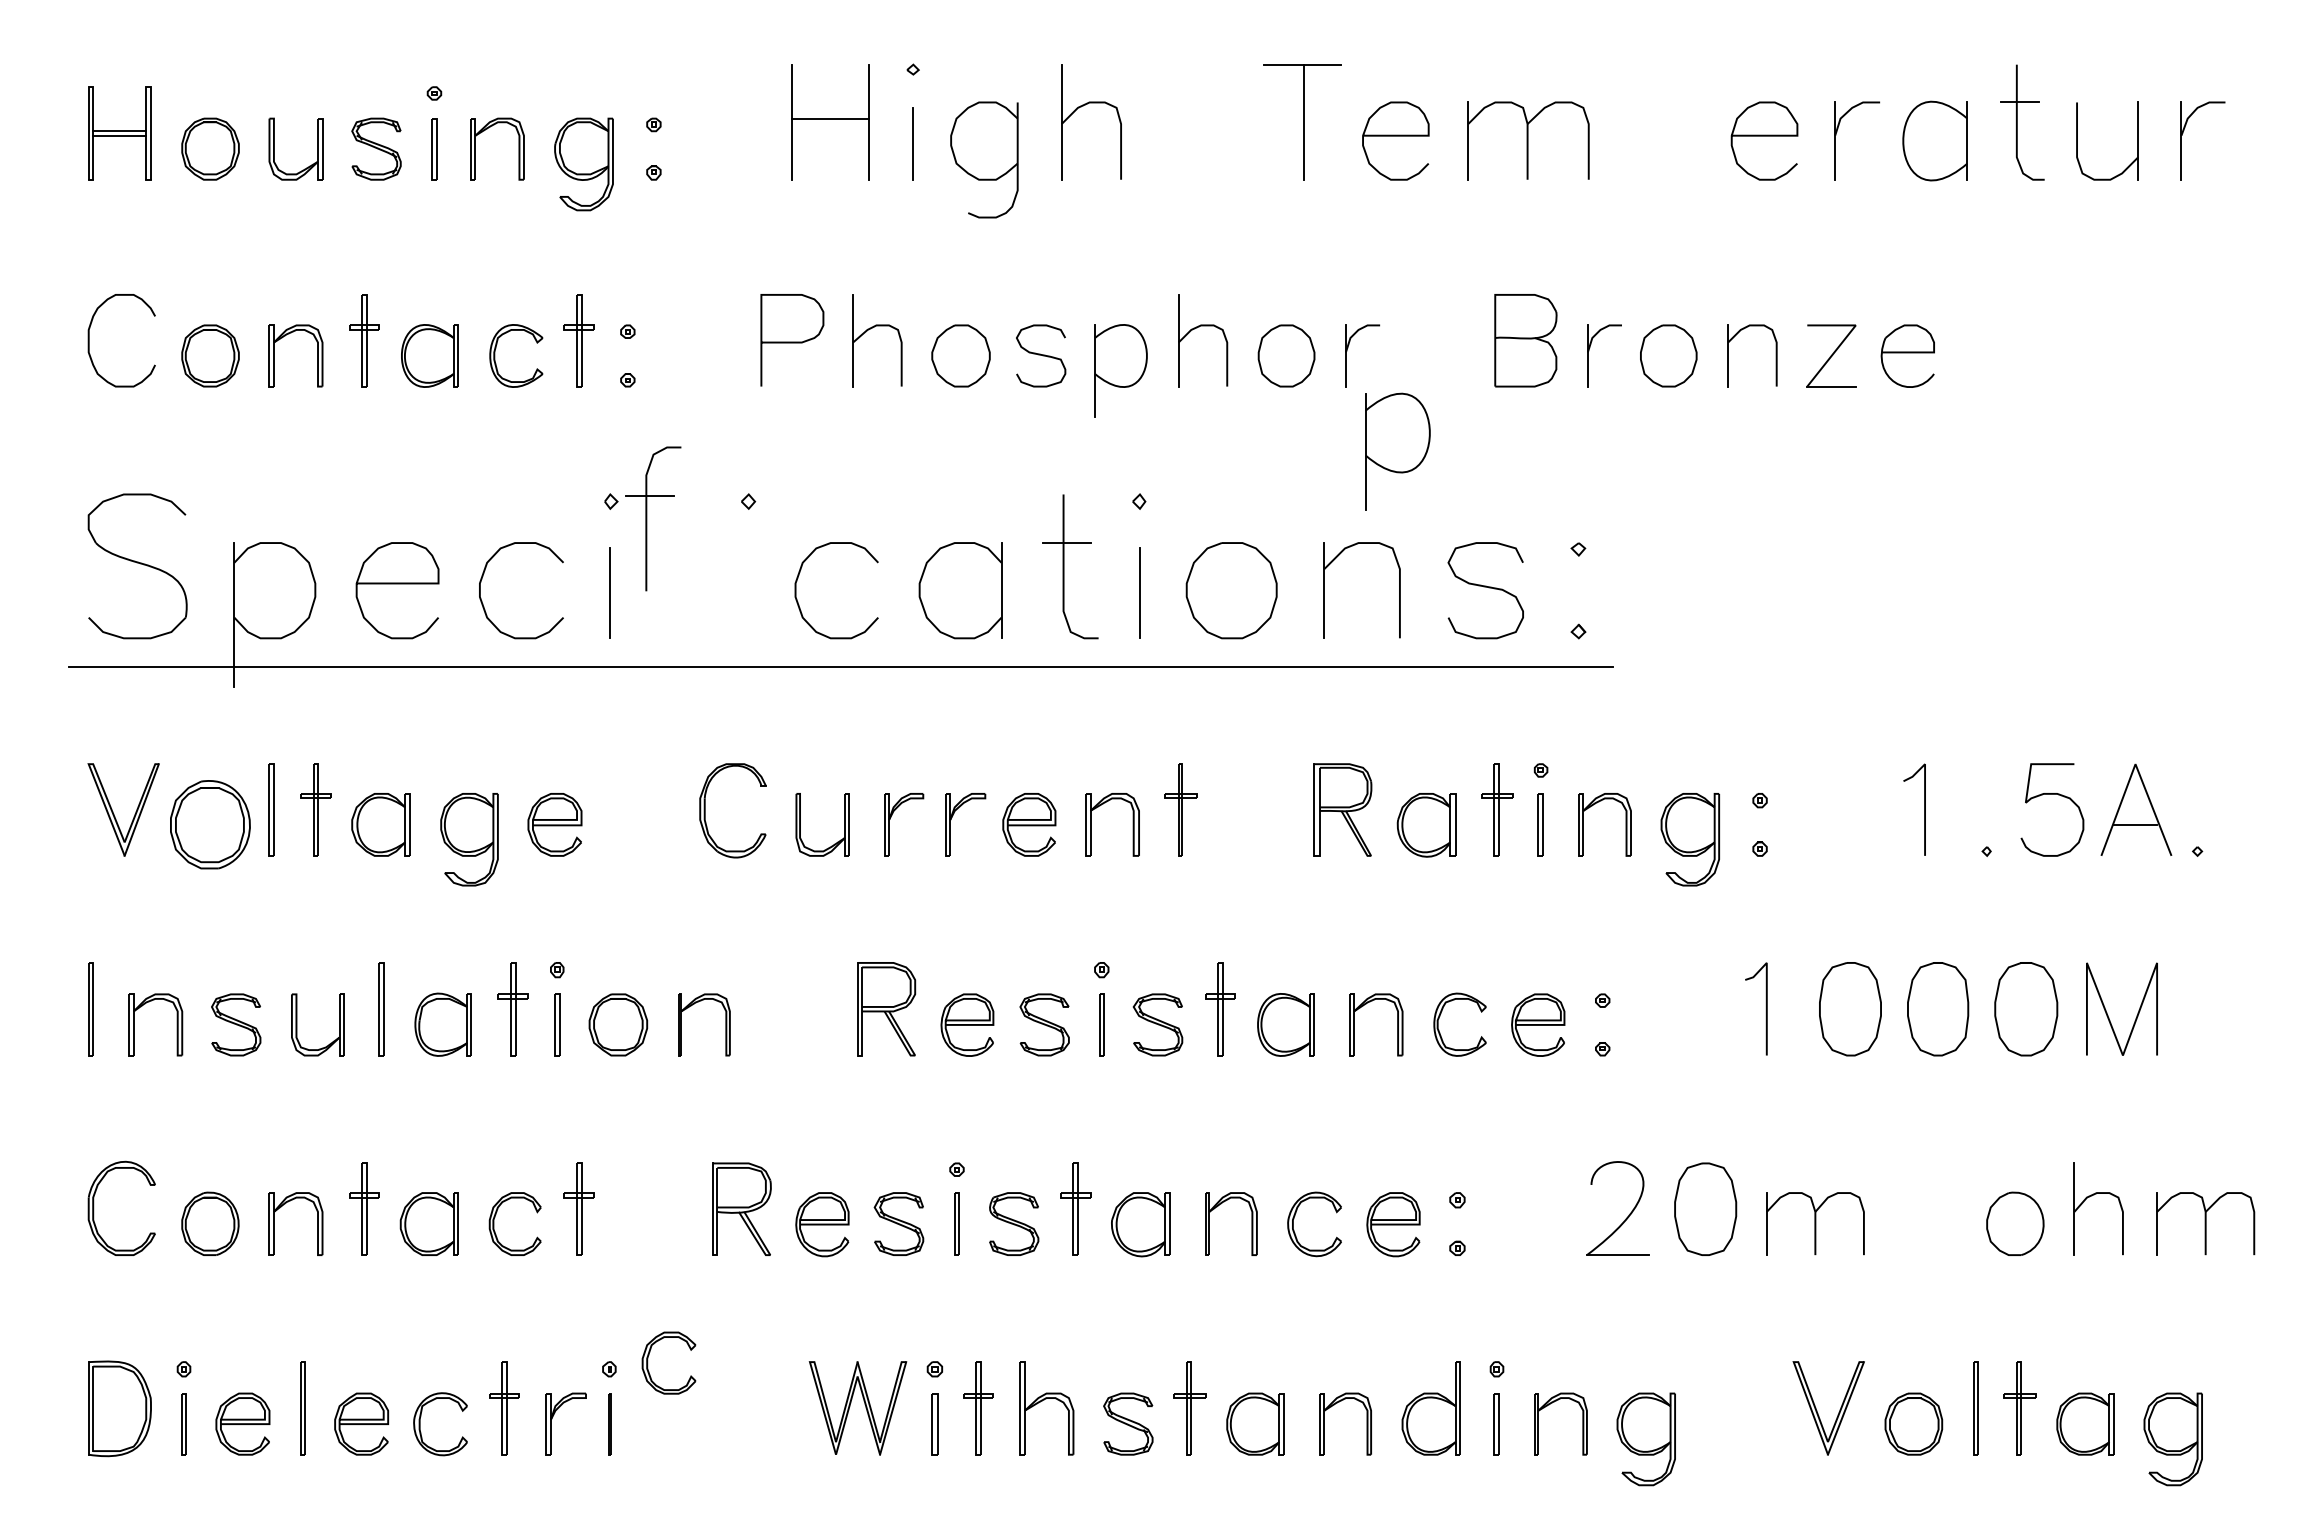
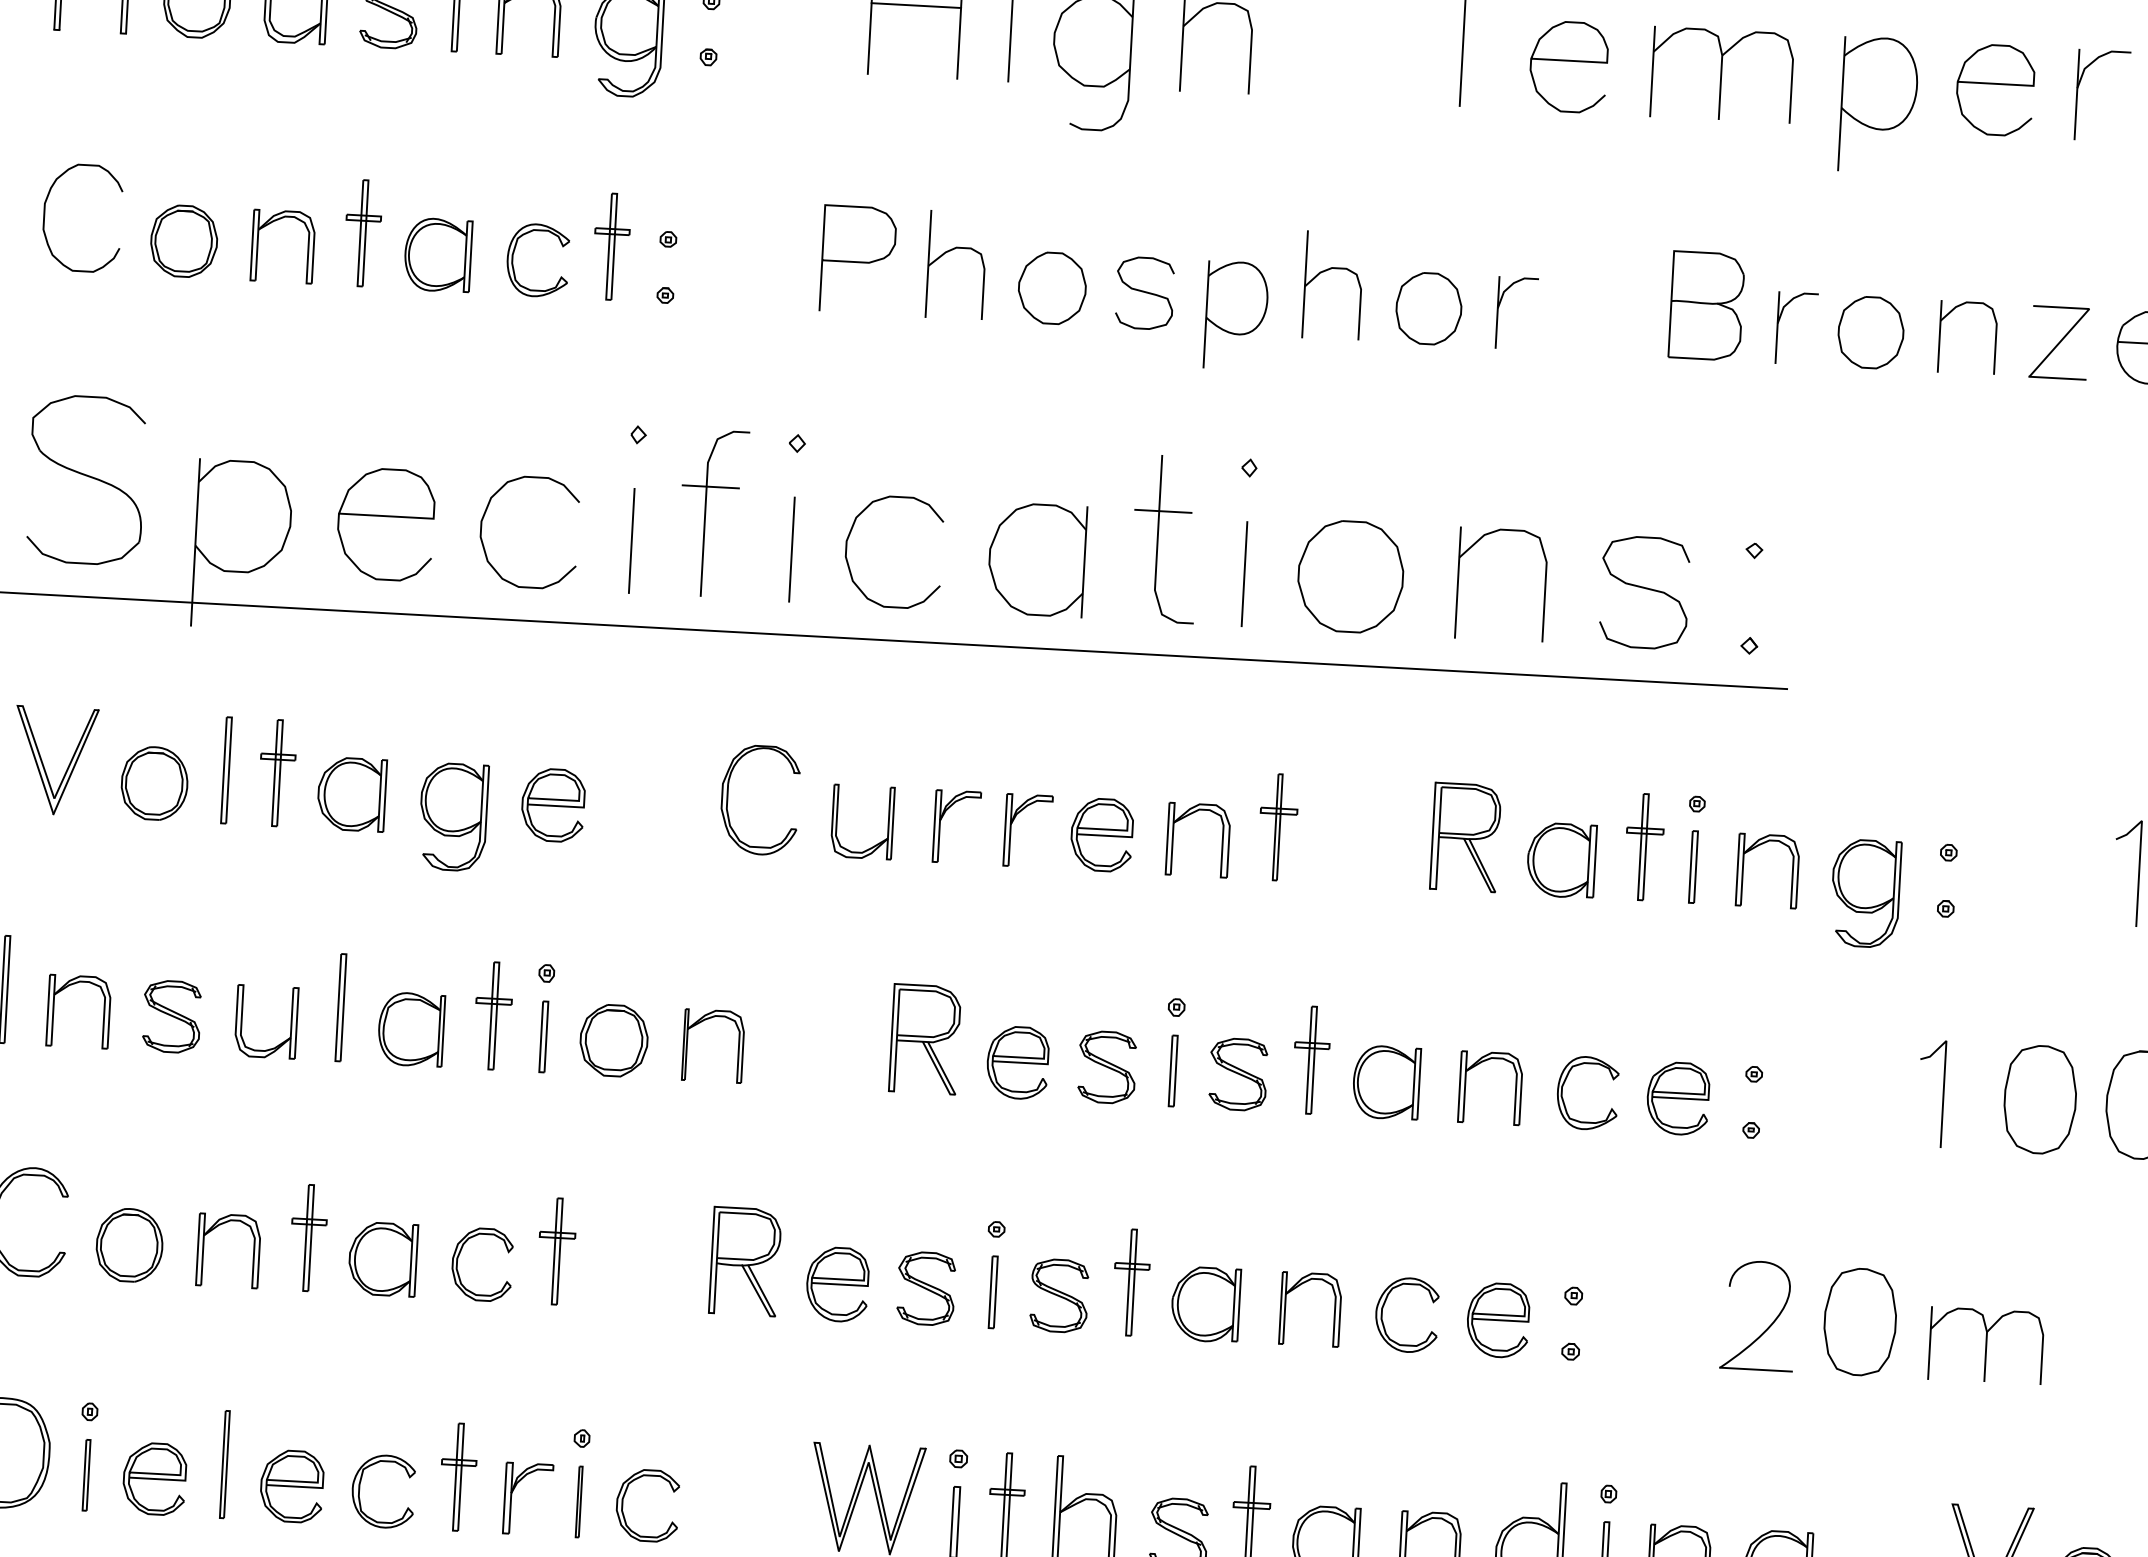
part: (1397, 451) -> (1878, 105), moved
part: (653, 518) -> (713, 513), moved
line: (748, 593) -> (791, 549), added
part: (210, 824) -> (154, 783), size x0.71
part: (648, 1362) -> (623, 1503), moved

